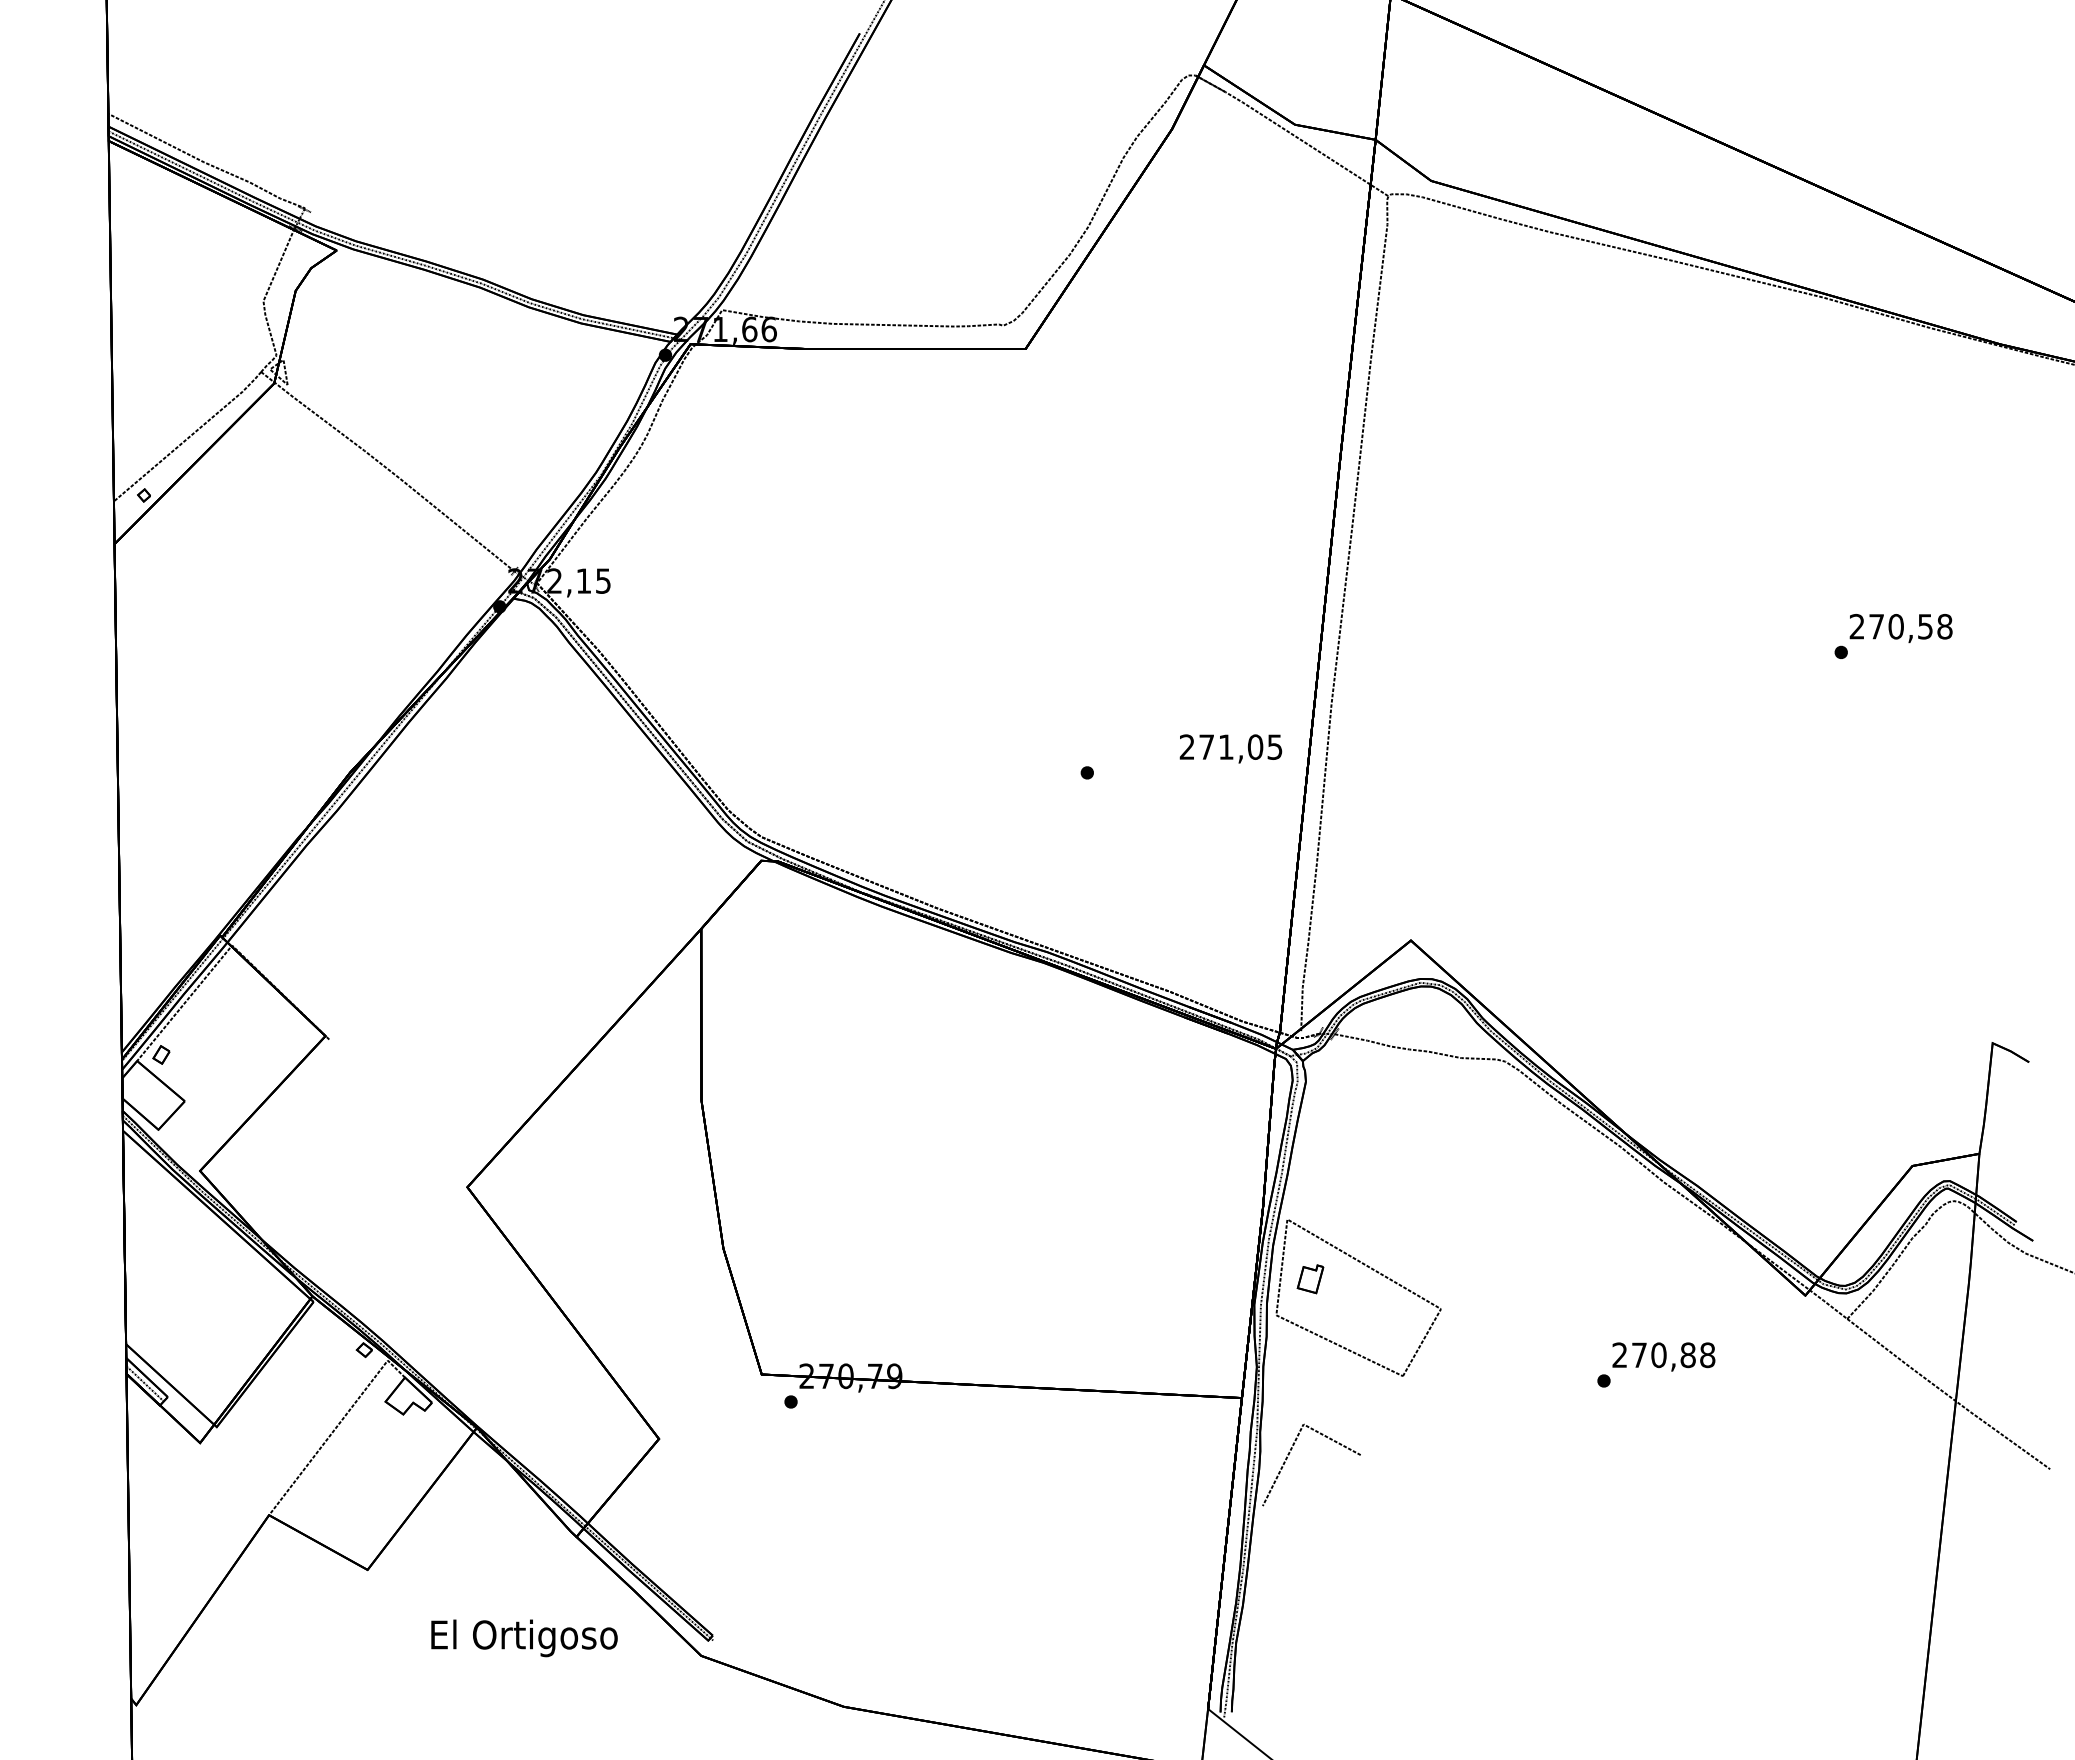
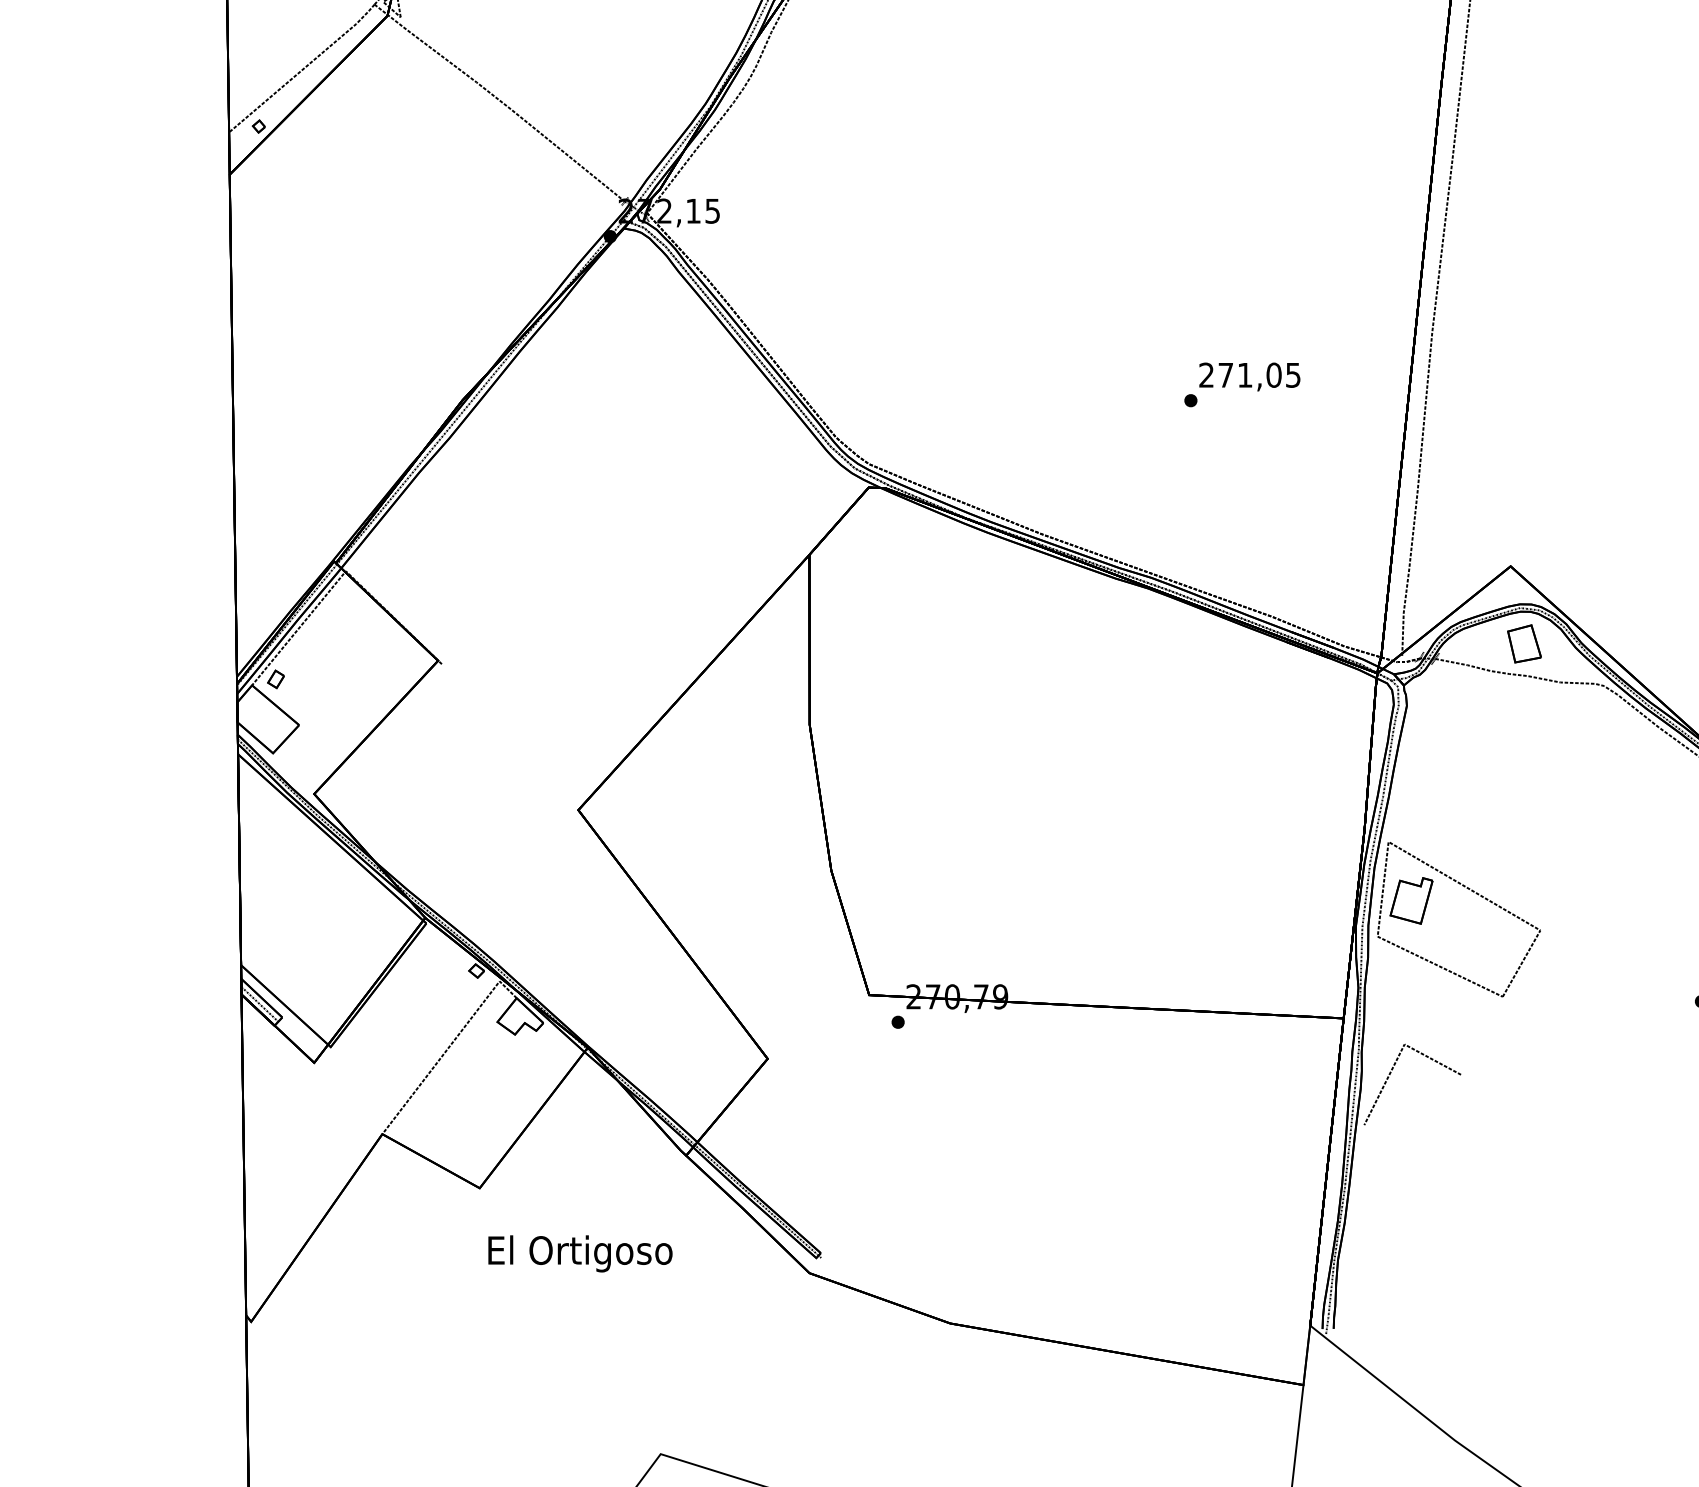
text: (1230, 748) -> (1249, 376), moved
part: (1424, 1018) -> (1524, 643), added
part: (1310, 1279) -> (1411, 901), size x1.67
text: (524, 1638) -> (580, 1254), moved

